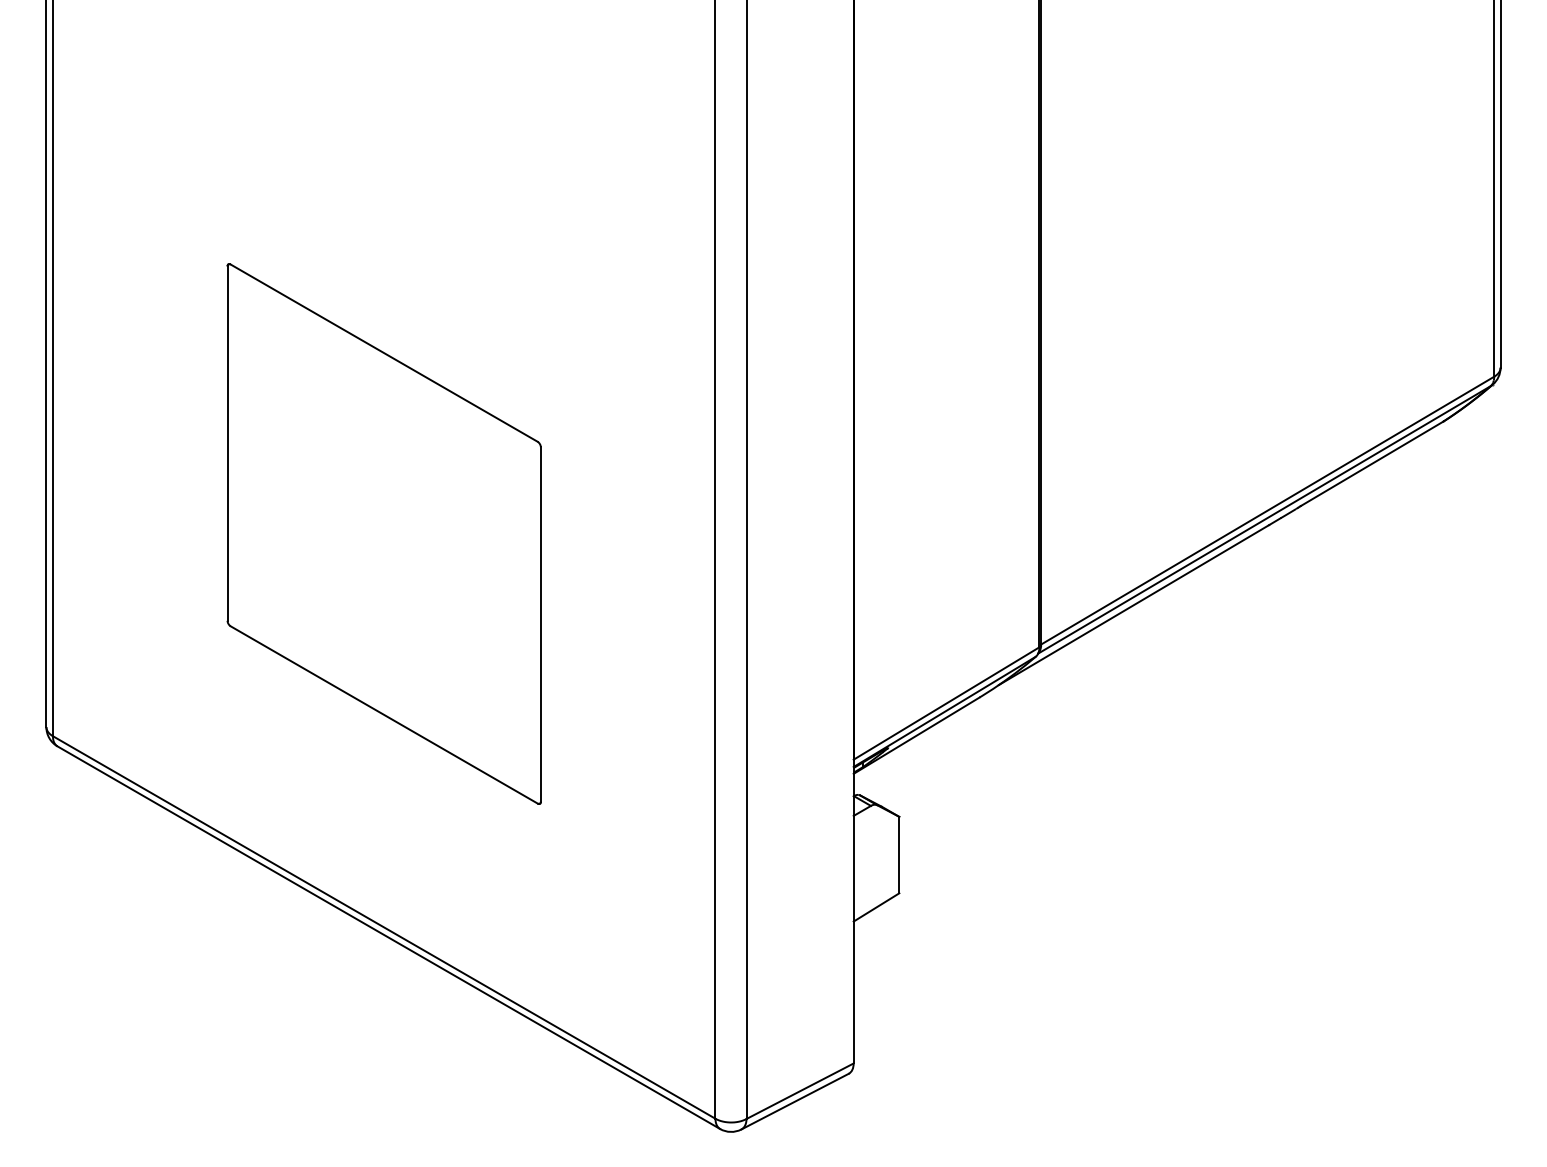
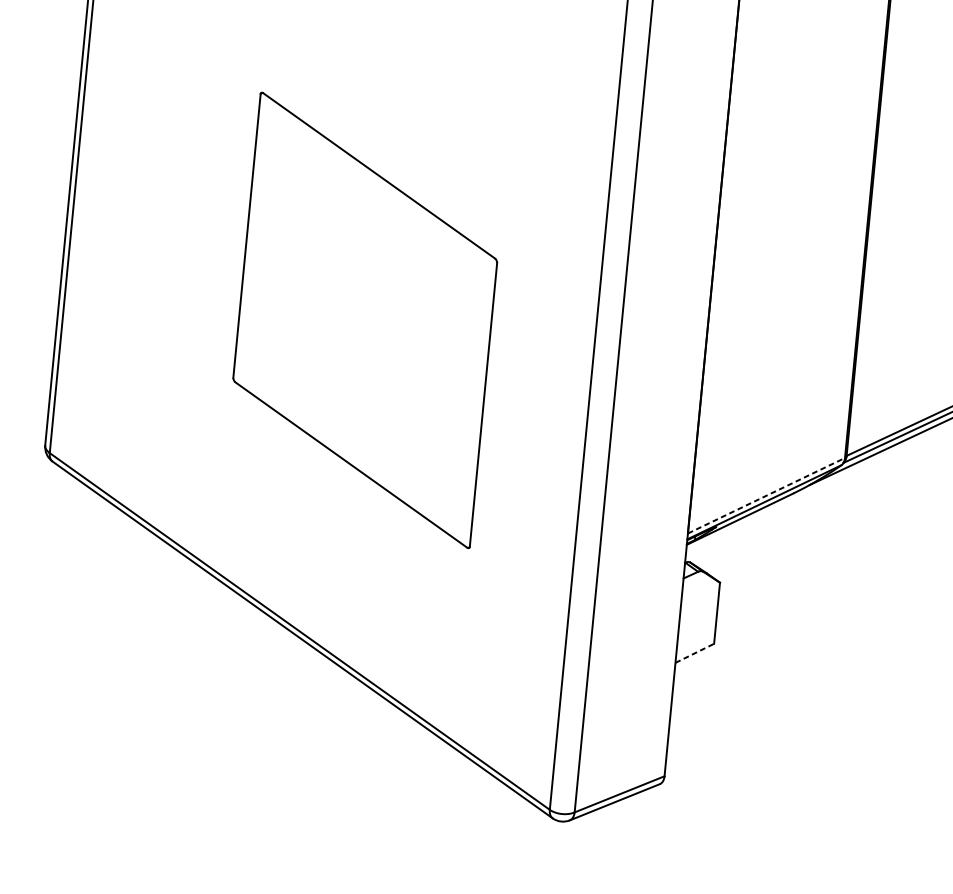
part: (383, 533) -> (364, 319), moved
line: (946, 703) -> (766, 495), solid -> dashed
line: (876, 907) -> (694, 653), solid -> dashed

